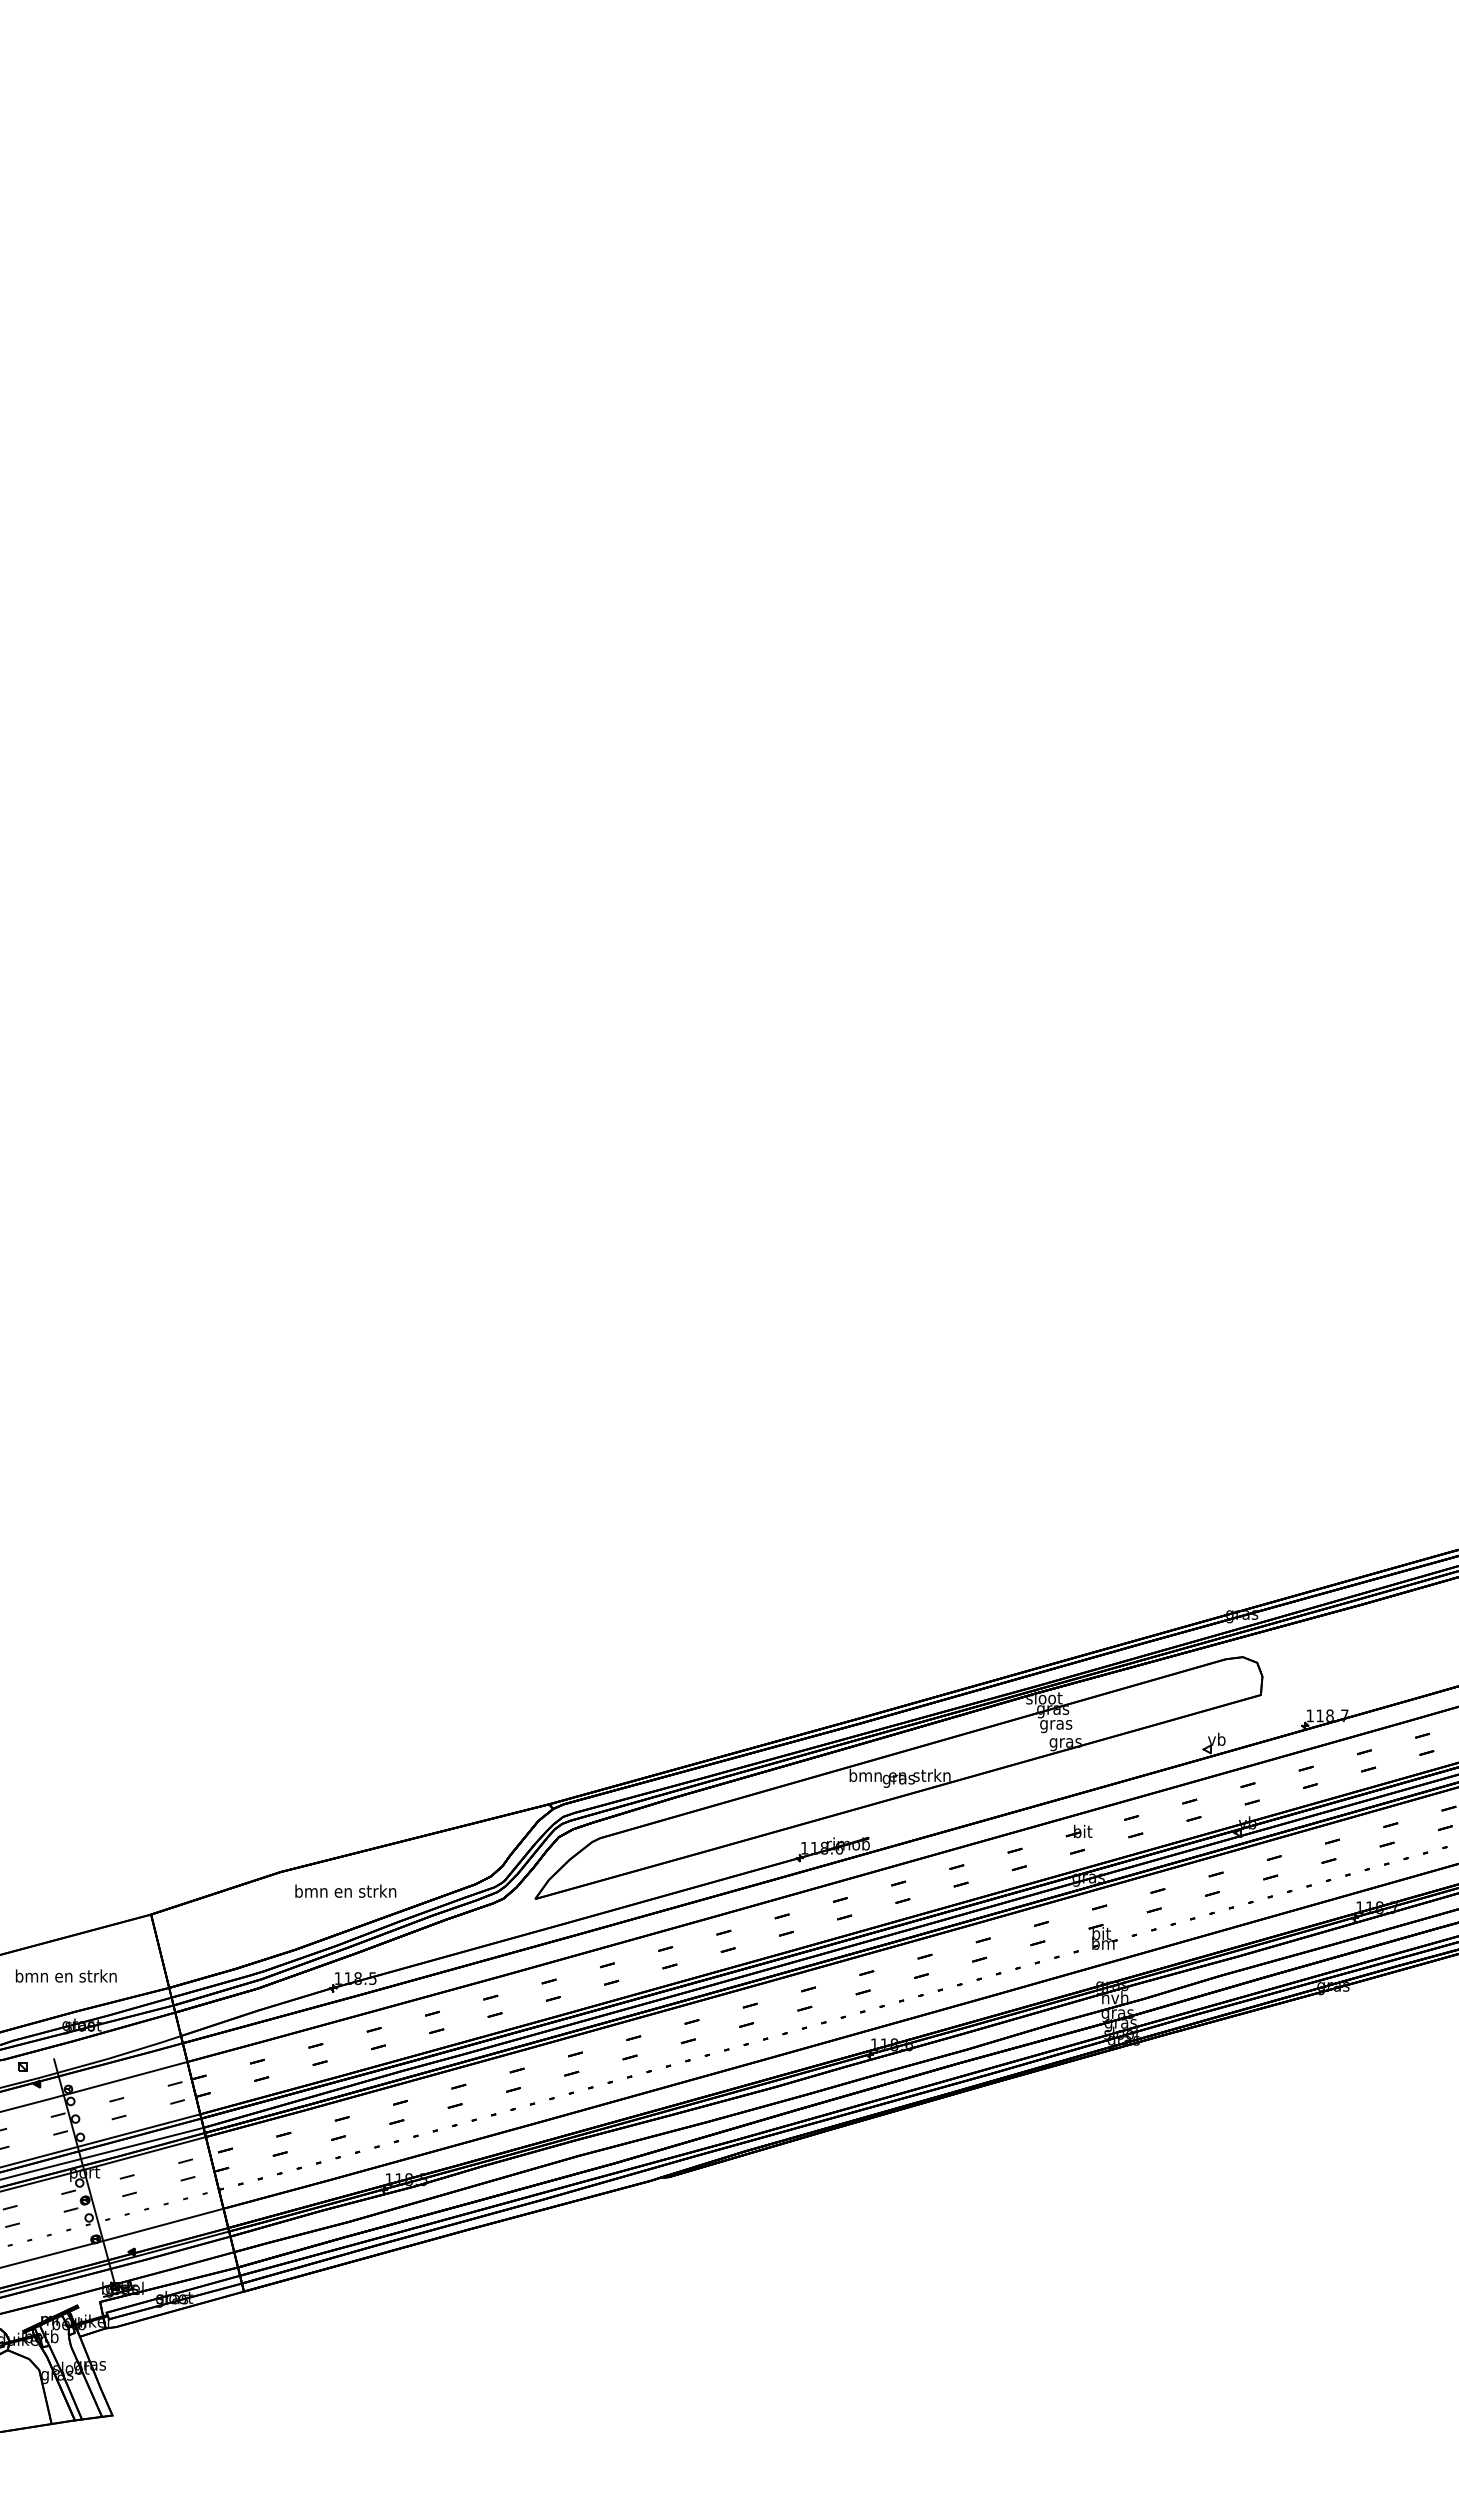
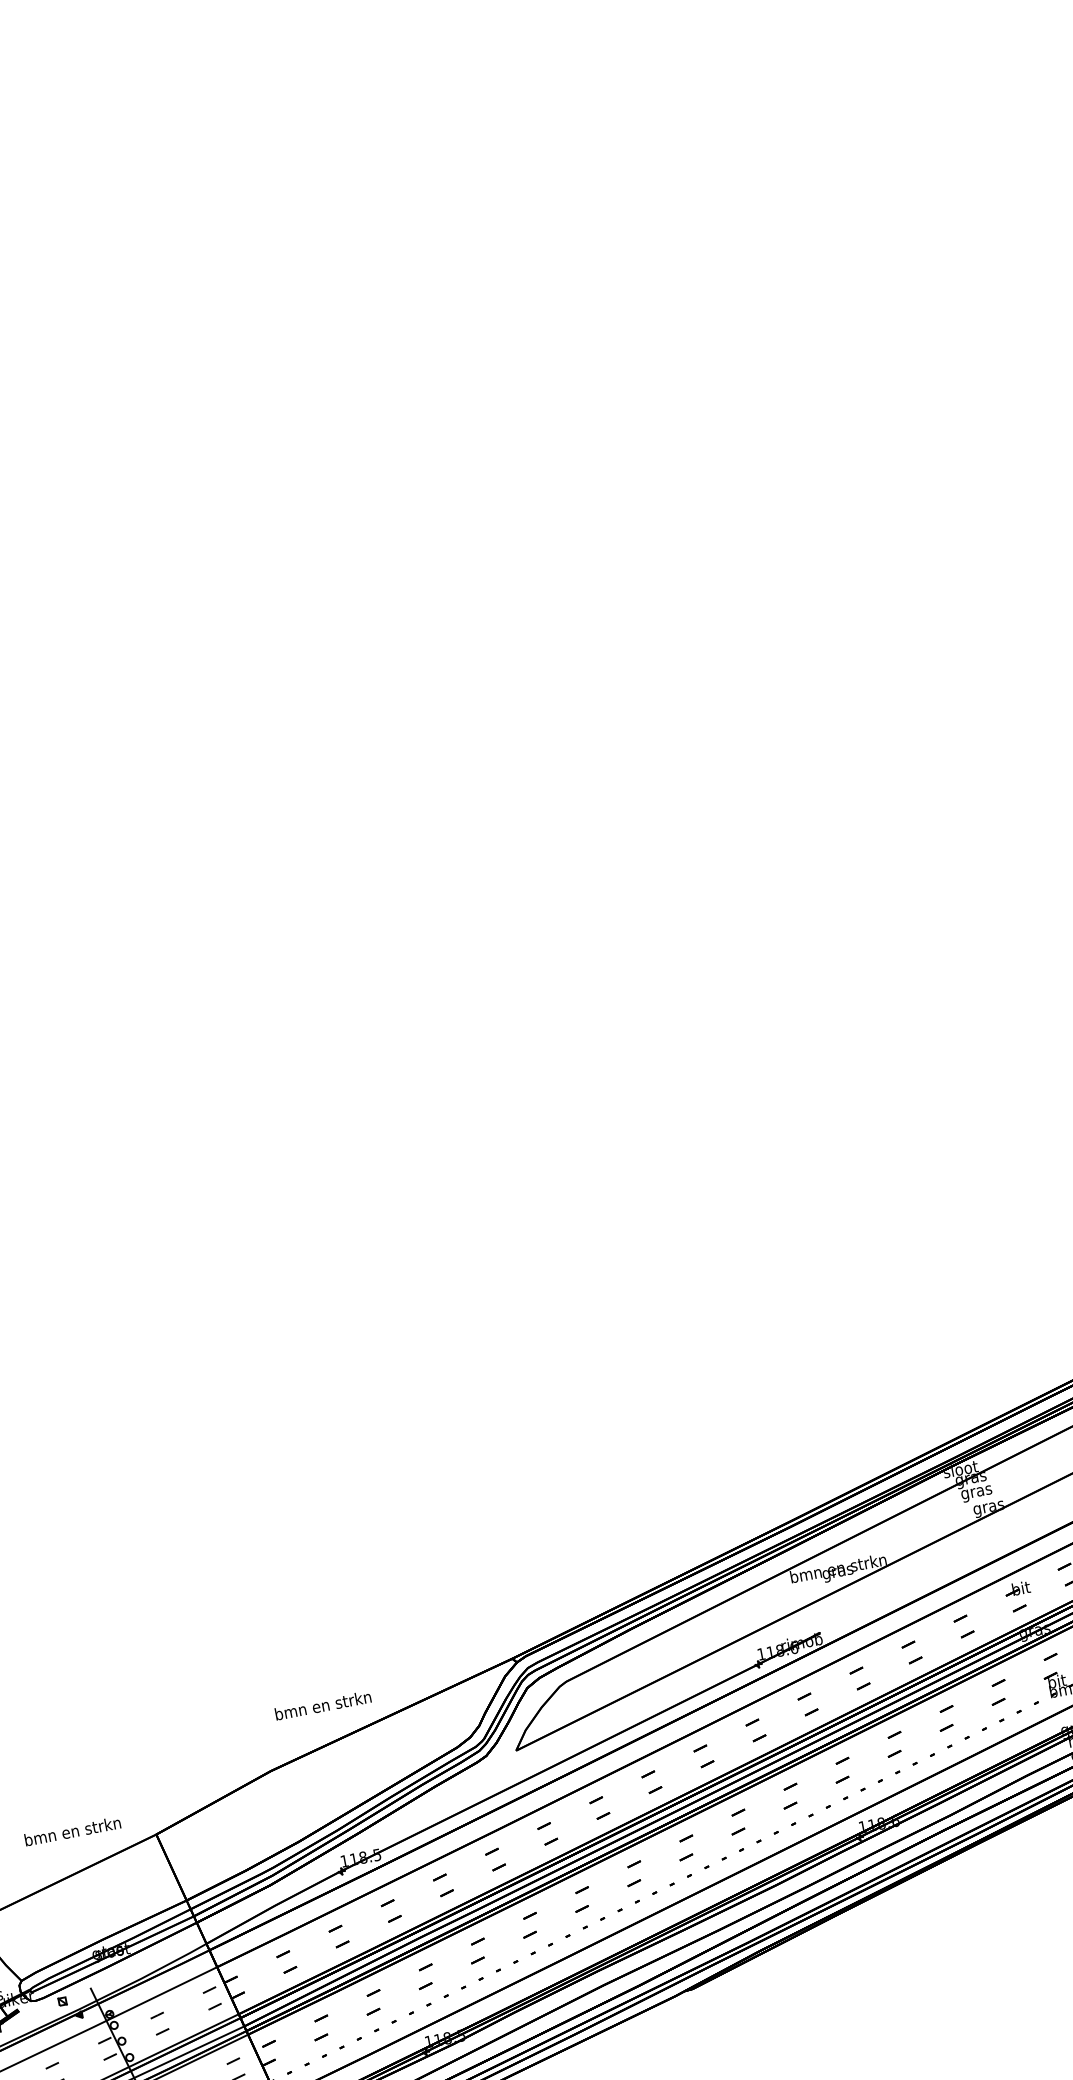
text: (345, 1890) -> (322, 1704), moved
text: (65, 1975) -> (71, 1830), moved

